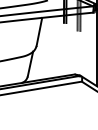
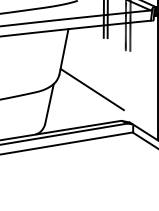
line: (56, 54) -> (91, 88), added

